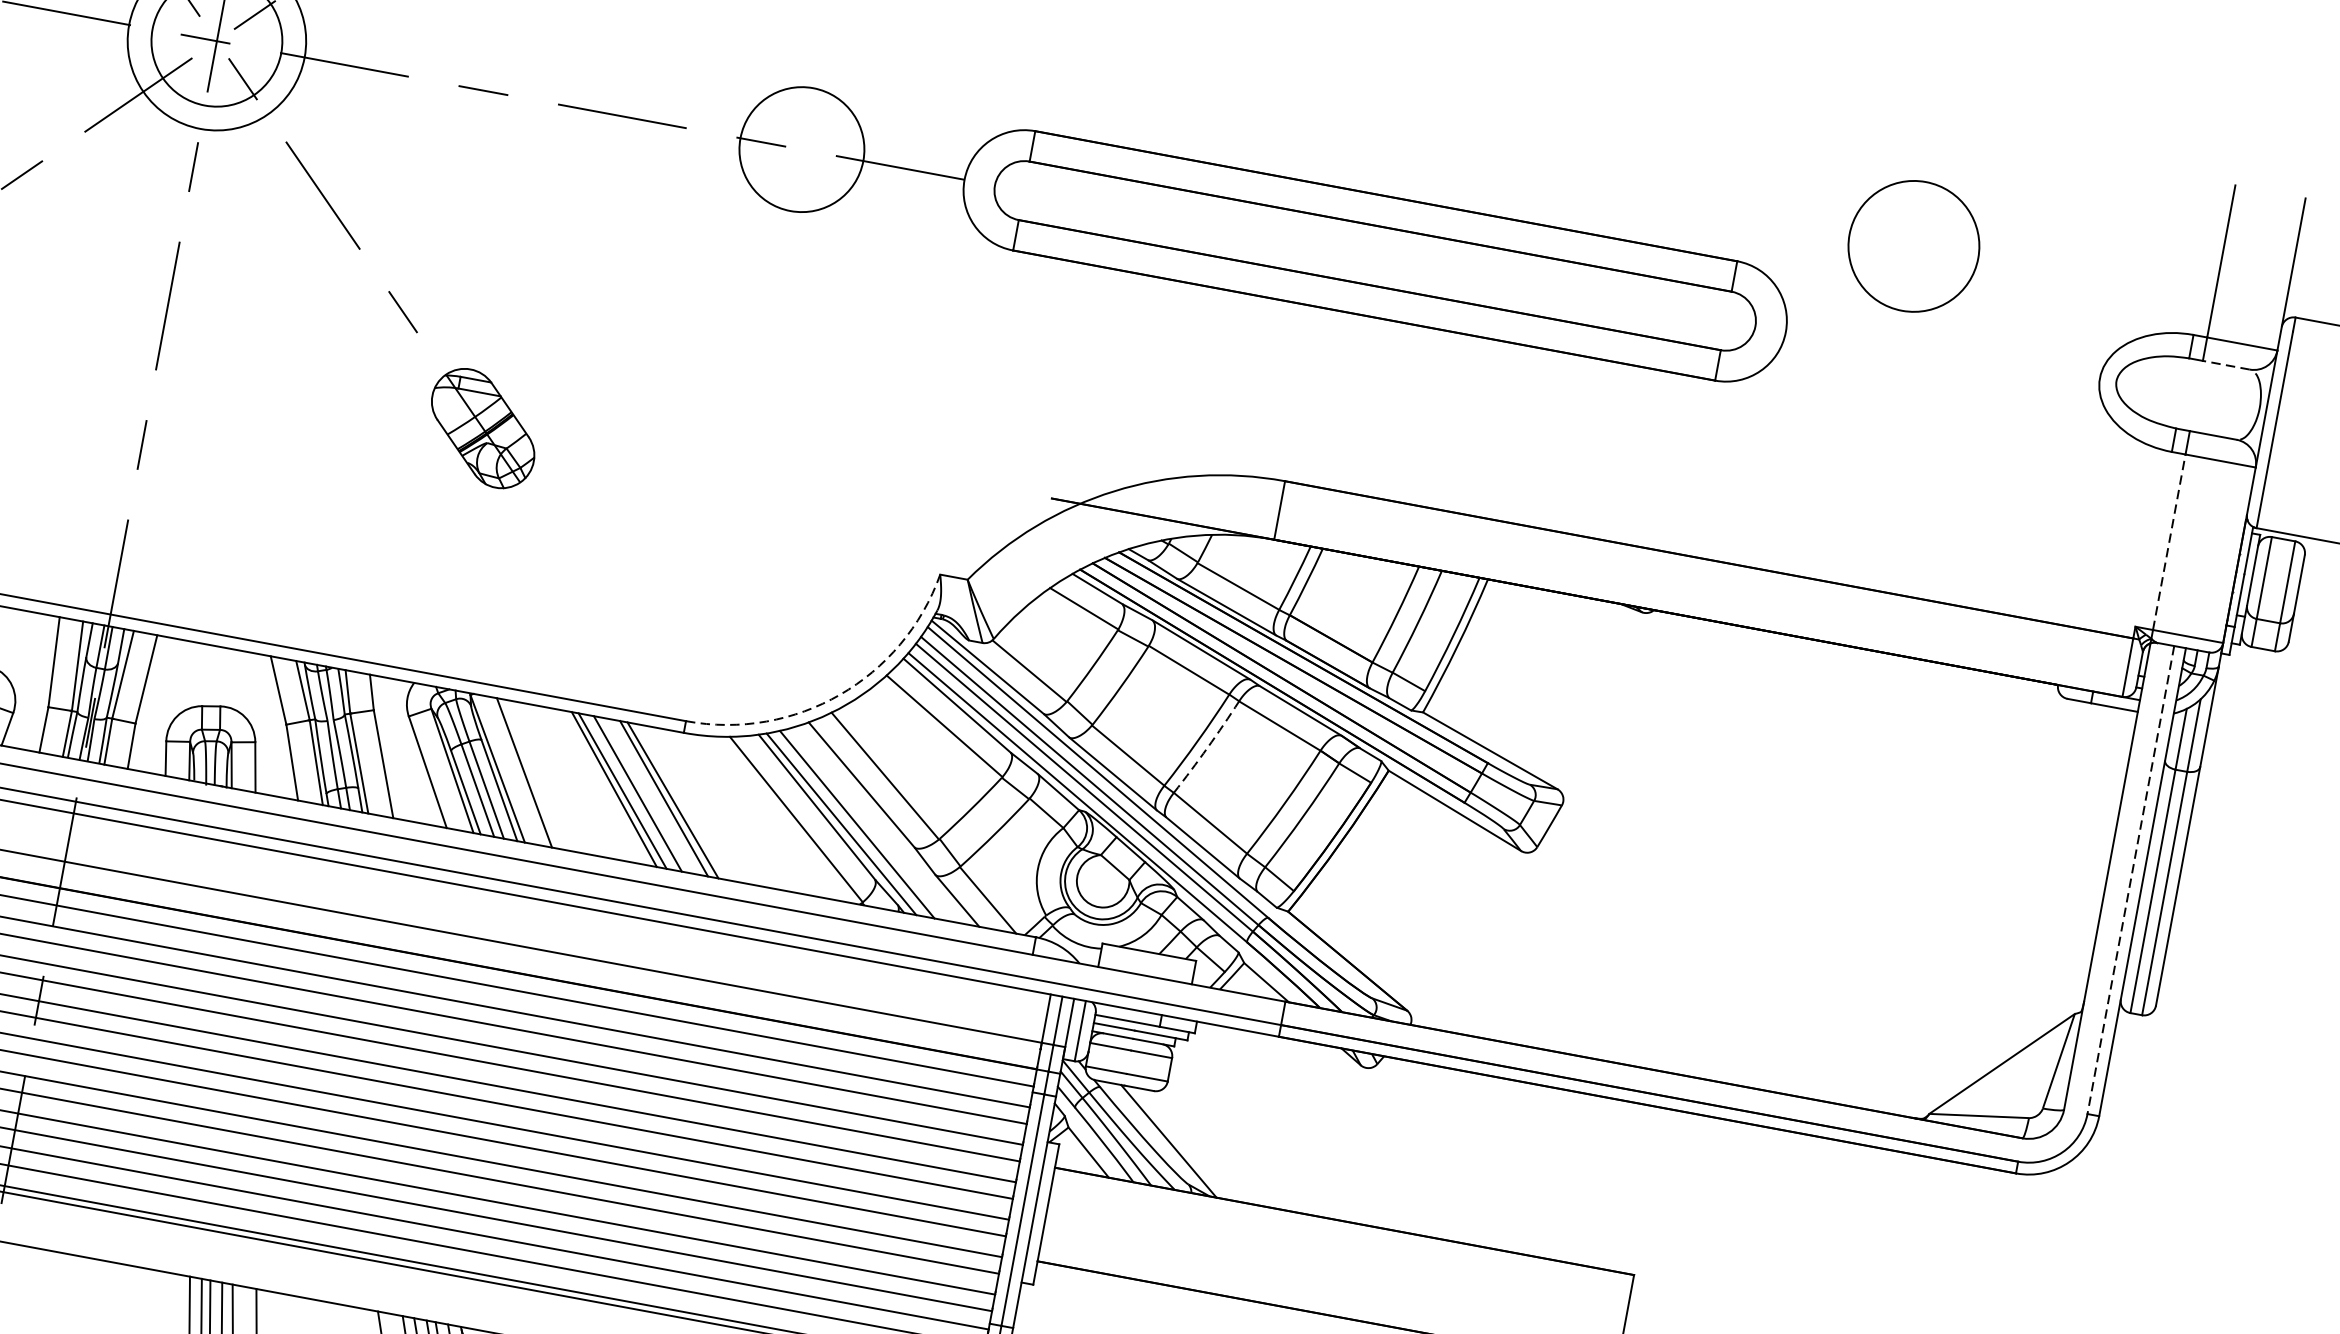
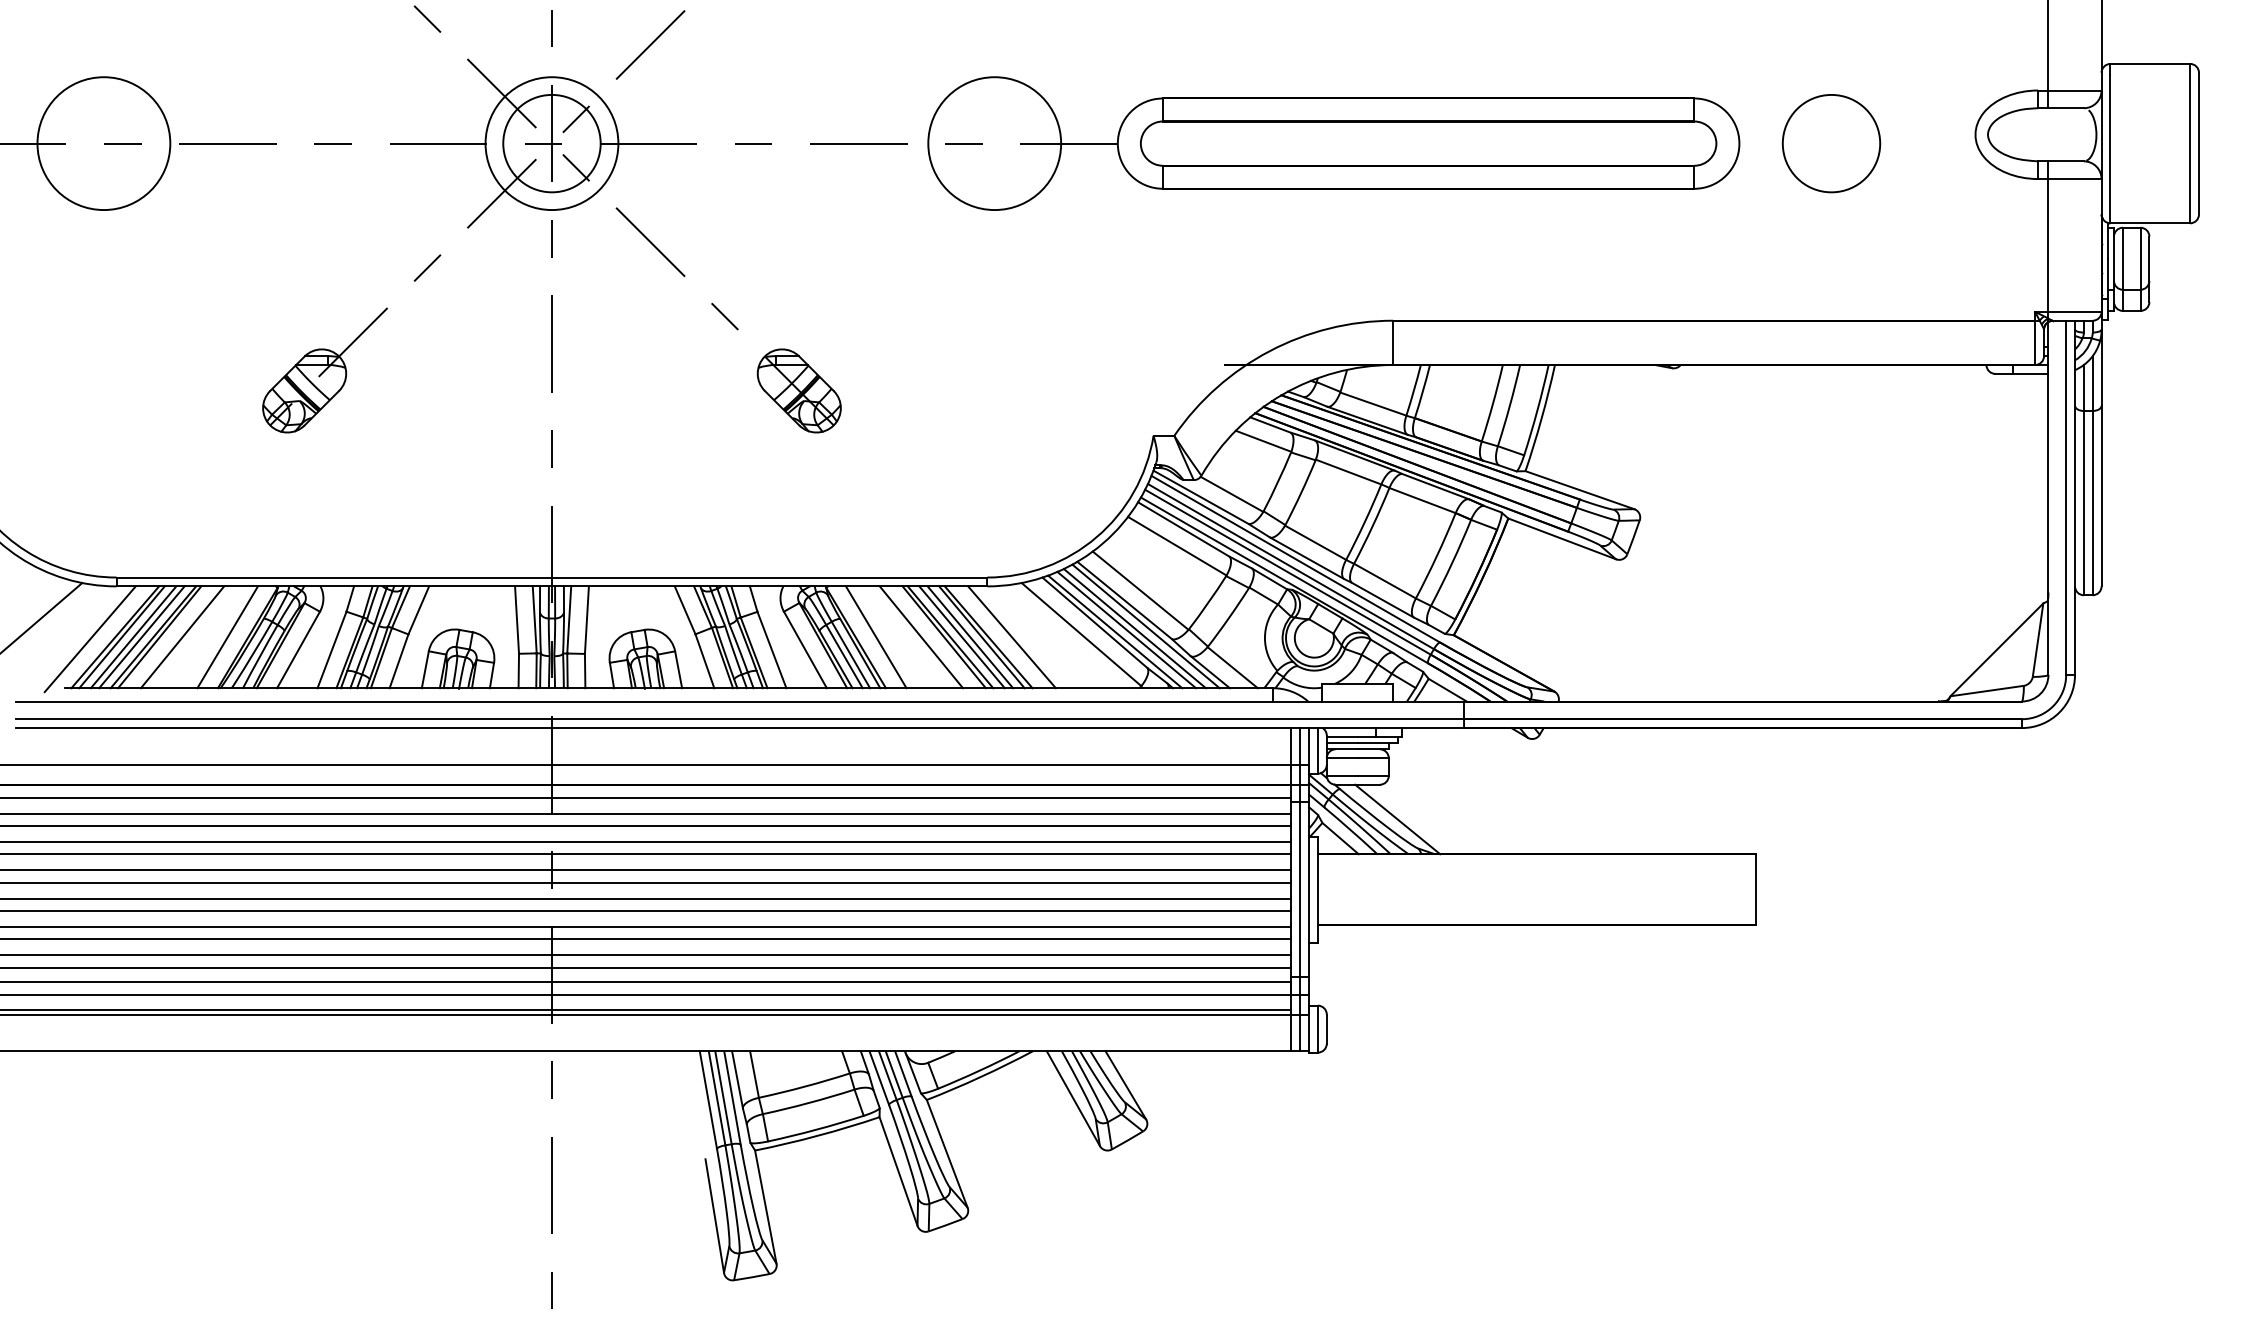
circle: (801, 149) -> (994, 143), size x1.43
circle: (1913, 246) -> (1831, 143), moved
line: (2226, 365) -> (2066, 108), dashed -> solid
line: (2169, 540) -> (2048, 244), dashed -> solid
arc: (839, 694) -> (1096, 537), dashed -> solid
arc: (1207, 748) -> (1372, 526), dashed -> solid
line: (584, 784) -> (921, 637), added
line: (648, 796) -> (970, 637), added
line: (703, 806) -> (1011, 637), added
line: (867, 824) -> (1134, 628), added
line: (882, 824) -> (1145, 626), added
line: (2131, 880) -> (2066, 498), dashed -> solid

